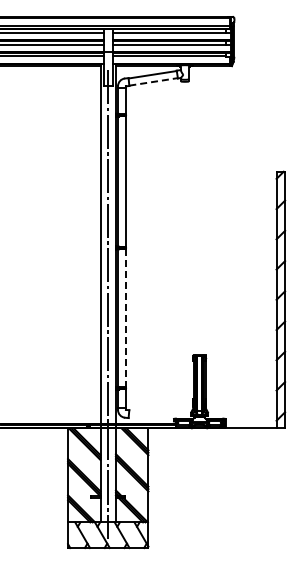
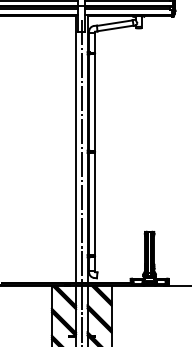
line: (153, 81) -> (115, 28), dashed -> solid
line: (125, 318) -> (94, 204), dashed -> solid

